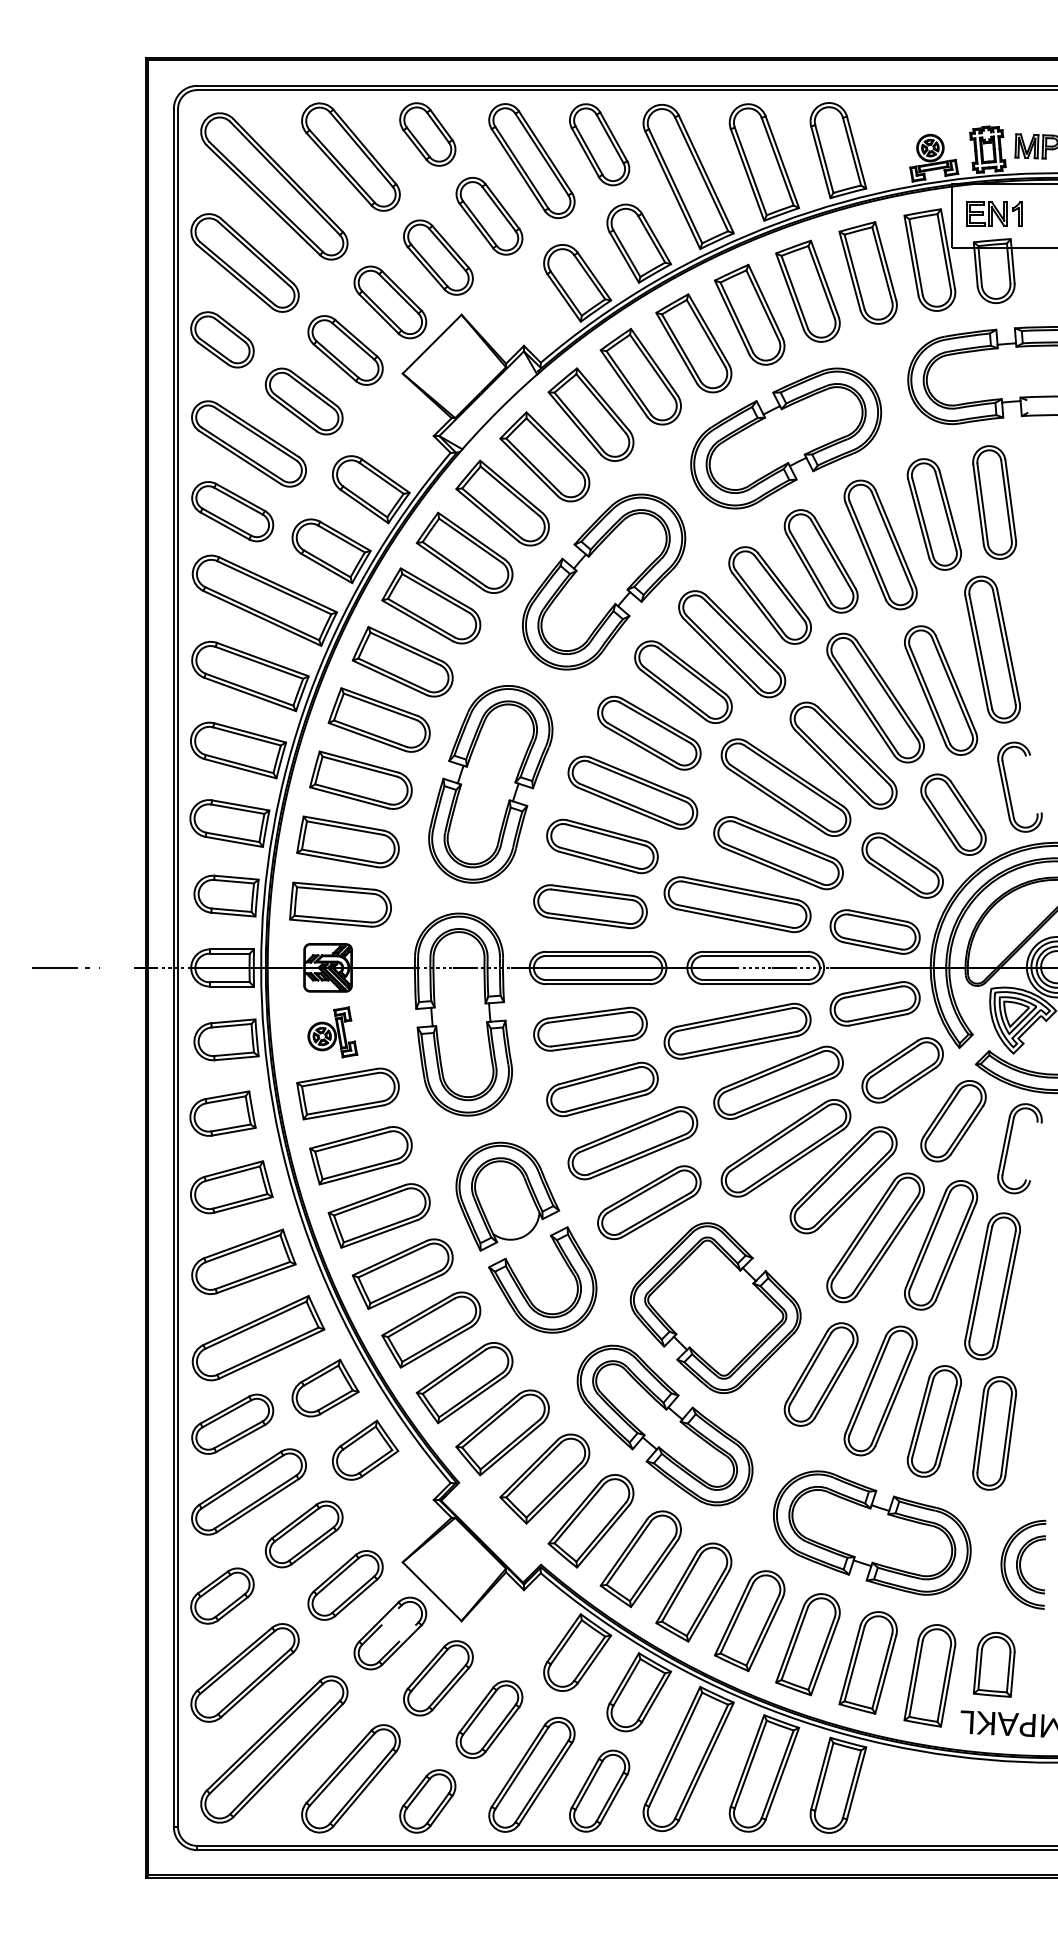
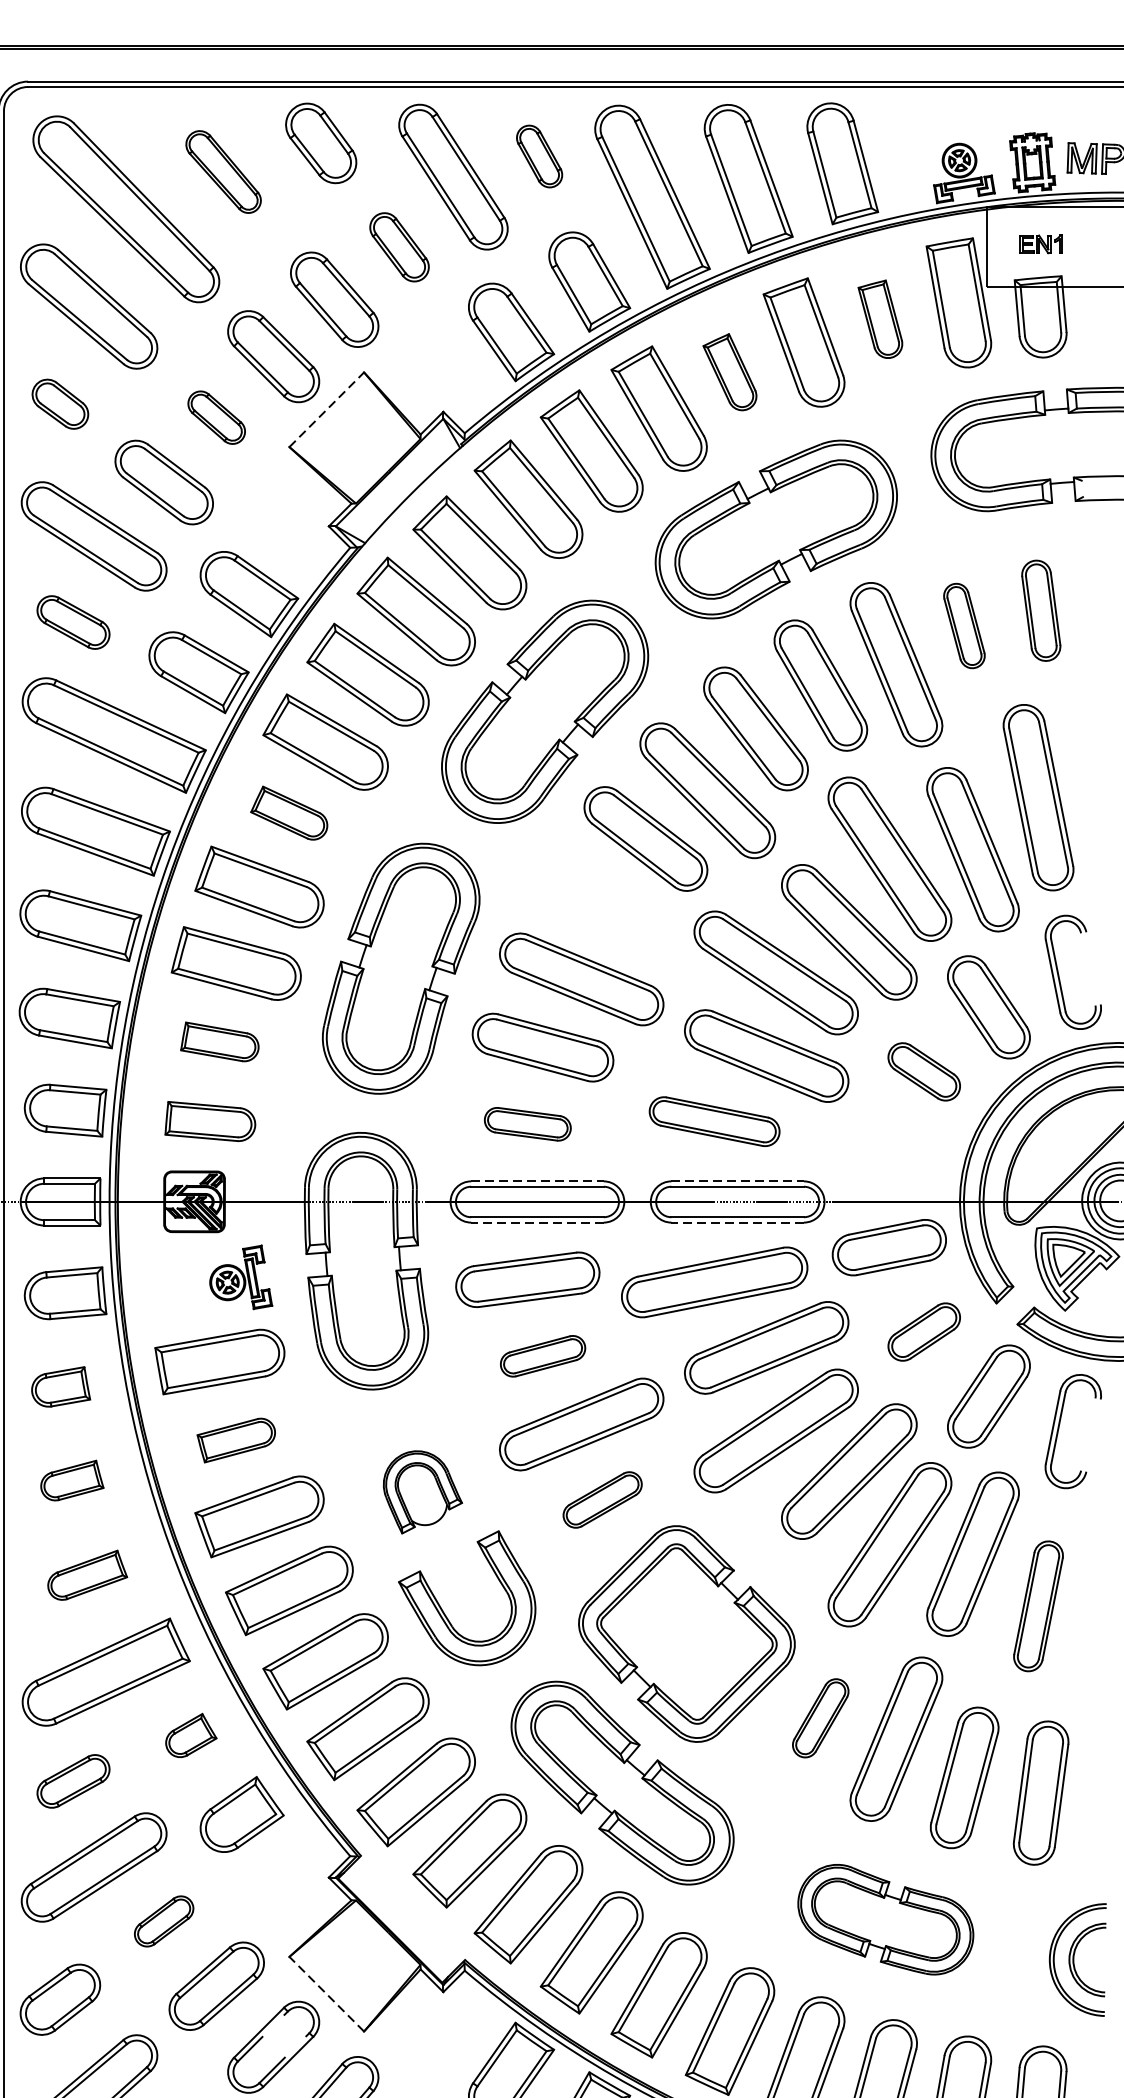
part: (599, 144) -> (539, 156), size x0.6
part: (350, 156) -> (223, 171), size x0.6
part: (994, 213) -> (1040, 243), size x0.6
part: (489, 216) -> (399, 247), size x0.7
part: (867, 272) -> (879, 318), size x0.6
part: (749, 314) -> (729, 371), size x0.6
part: (222, 339) -> (60, 403), size x0.7
line: (432, 344) -> (327, 410), solid -> dashed
part: (345, 350) -> (216, 417), size x0.6
part: (994, 502) -> (1040, 610), size x0.7
part: (232, 511) -> (73, 622), size x0.7
part: (933, 514) -> (963, 626), size x0.6
part: (402, 661) -> (289, 812), size x0.6
part: (649, 732) -> (602, 902), removed
part: (347, 841) -> (219, 1041), size x0.6
part: (902, 865) -> (924, 1071), size x0.7
part: (340, 904) -> (210, 1121), size x0.7
part: (737, 904) -> (714, 1121), size x0.7
part: (590, 906) -> (527, 1123), size x0.6
part: (874, 931) -> (888, 1155), removed
line: (598, 951) -> (538, 1181), solid -> dashed
line: (756, 951) -> (738, 1181), solid -> dashed
line: (597, 984) -> (536, 1222), solid -> dashed
line: (755, 984) -> (737, 1222), solid -> dashed
part: (332, 1032) -> (240, 1277), moved
part: (902, 1070) -> (924, 1332), size x0.7
part: (602, 1089) -> (543, 1356), size x0.6
part: (222, 1113) -> (60, 1386), size x0.7
part: (360, 1155) -> (235, 1440), size x0.6
part: (231, 1187) -> (71, 1480), size x0.6
part: (507, 1196) -> (422, 1492), size x0.6
part: (649, 1202) -> (602, 1499), size x0.6
part: (243, 1261) -> (87, 1574), size x0.6
part: (992, 1286) -> (1038, 1606), size x0.7
part: (820, 1374) -> (819, 1718), size x0.6
part: (325, 1387) -> (191, 1734), size x0.6
part: (232, 1423) -> (73, 1780), size x0.7
part: (872, 1532) -> (886, 1918), size x0.7
part: (303, 1534) -> (163, 1921), size x0.6
line: (432, 1591) -> (327, 1993), solid -> dashed

